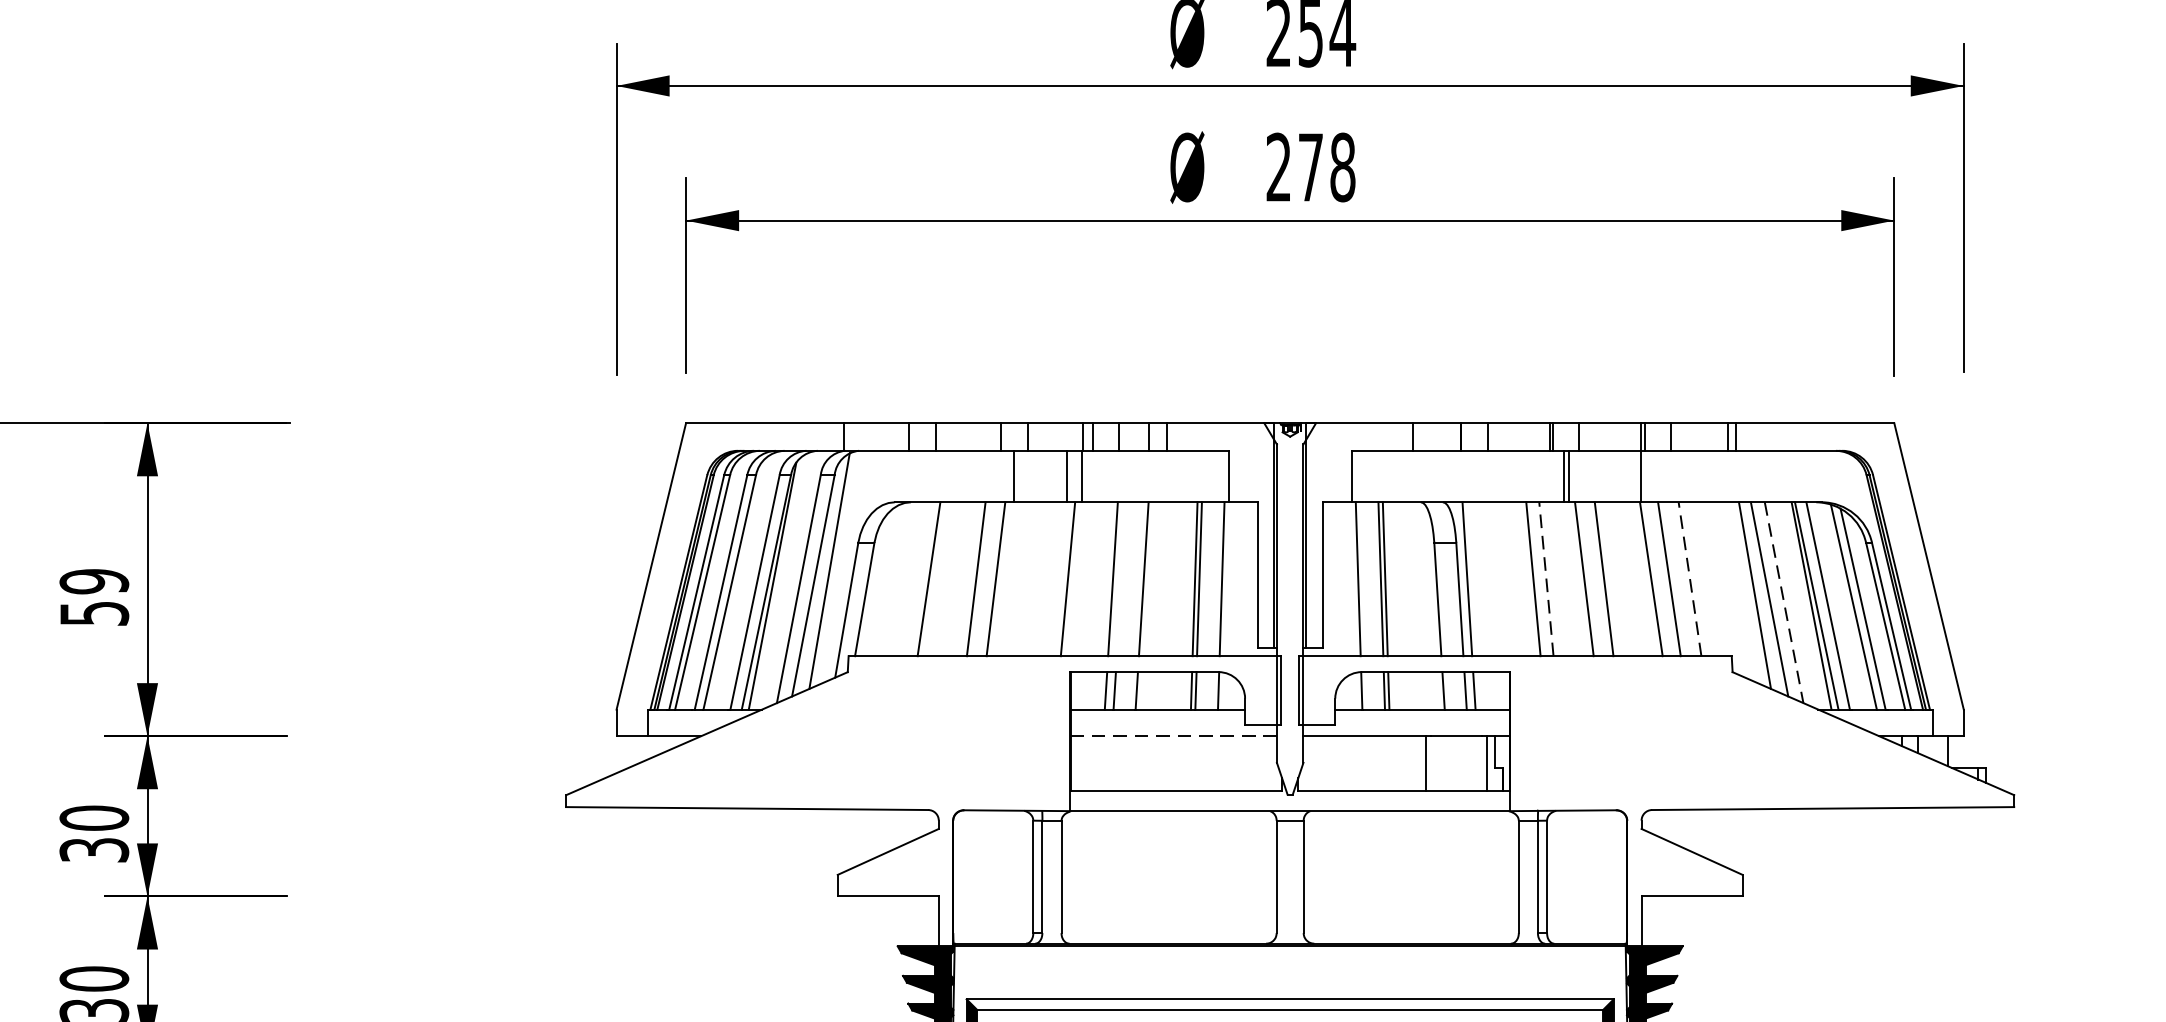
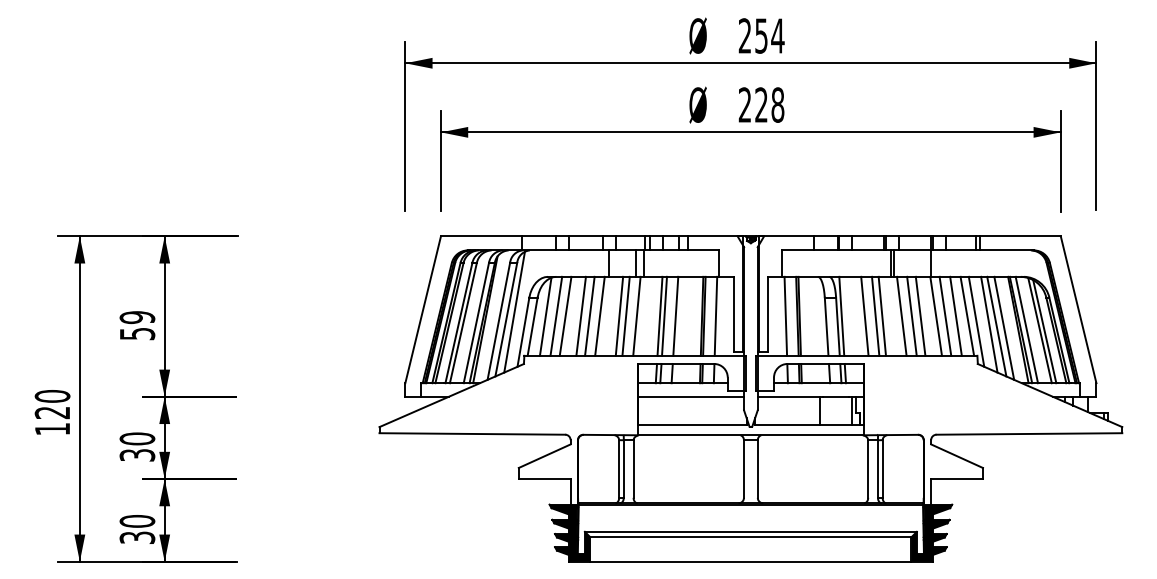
text: (1310, 166) -> (761, 104), 278 -> 228
line: (911, 577) -> (556, 315), added
line: (958, 577) -> (580, 315), added
line: (1034, 577) -> (619, 315), added
line: (1045, 577) -> (625, 315), added
line: (1121, 577) -> (664, 315), added
line: (1511, 577) -> (864, 315), added
line: (1620, 577) -> (920, 315), added
line: (1712, 577) -> (967, 315), added
line: (889, 579) -> (545, 316), added
line: (1546, 579) -> (882, 316), dashed -> solid
line: (1690, 579) -> (956, 316), dashed -> solid
line: (1729, 589) -> (976, 321), added
line: (1784, 602) -> (1004, 328), dashed -> solid
line: (1174, 735) -> (691, 396), dashed -> solid

